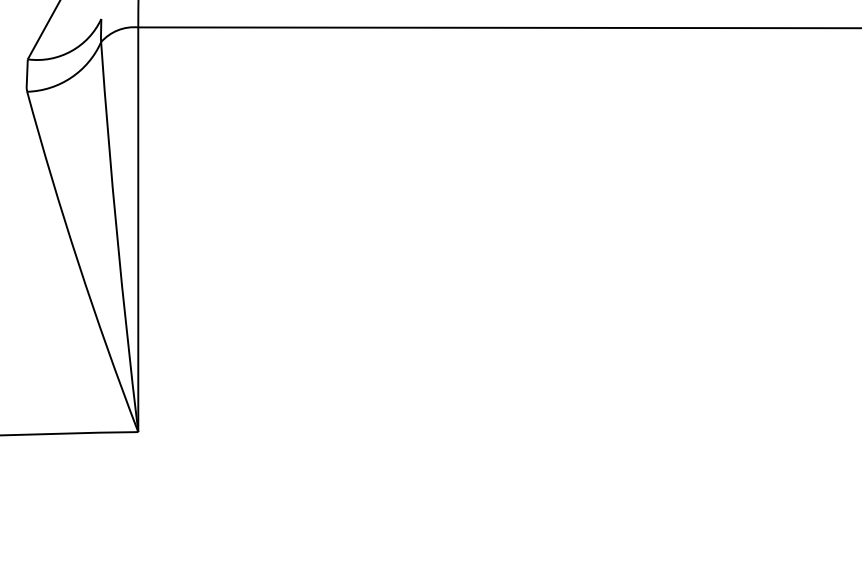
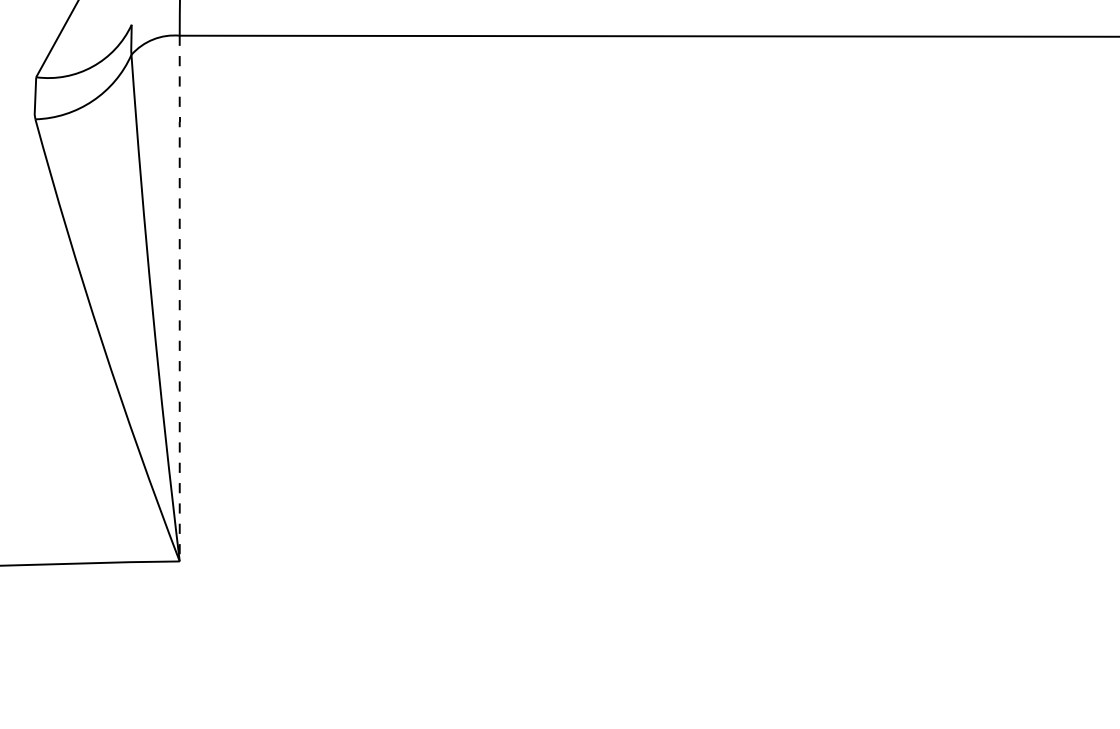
line: (138, 229) -> (180, 298), solid -> dashed

